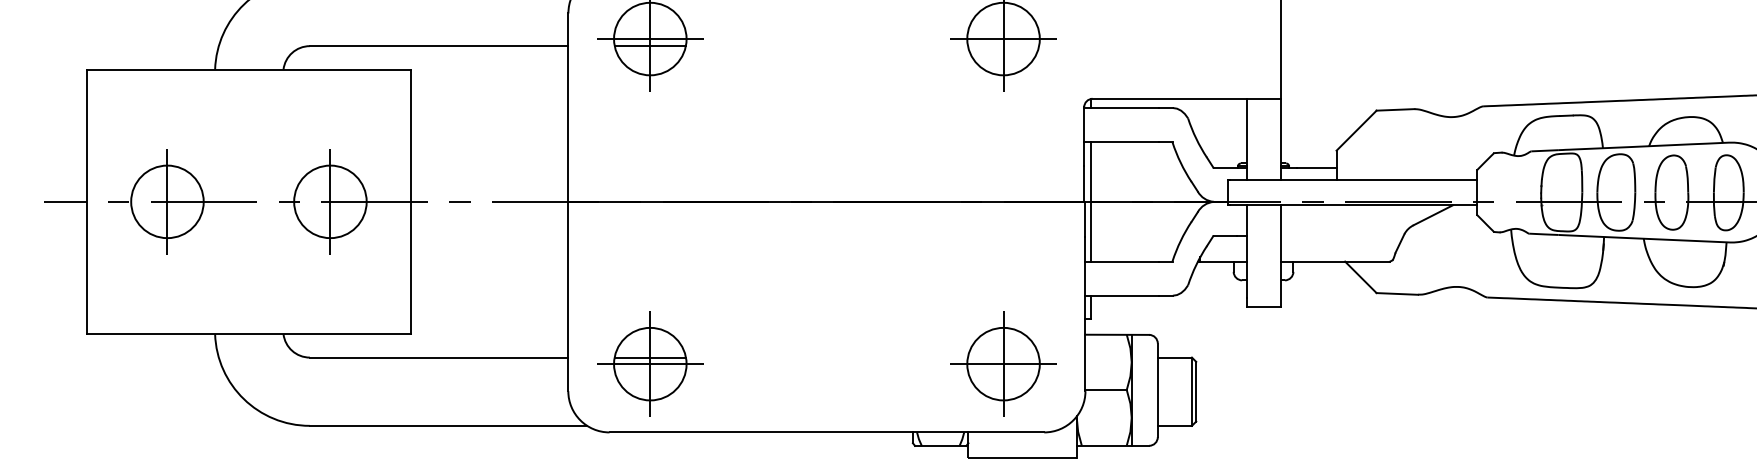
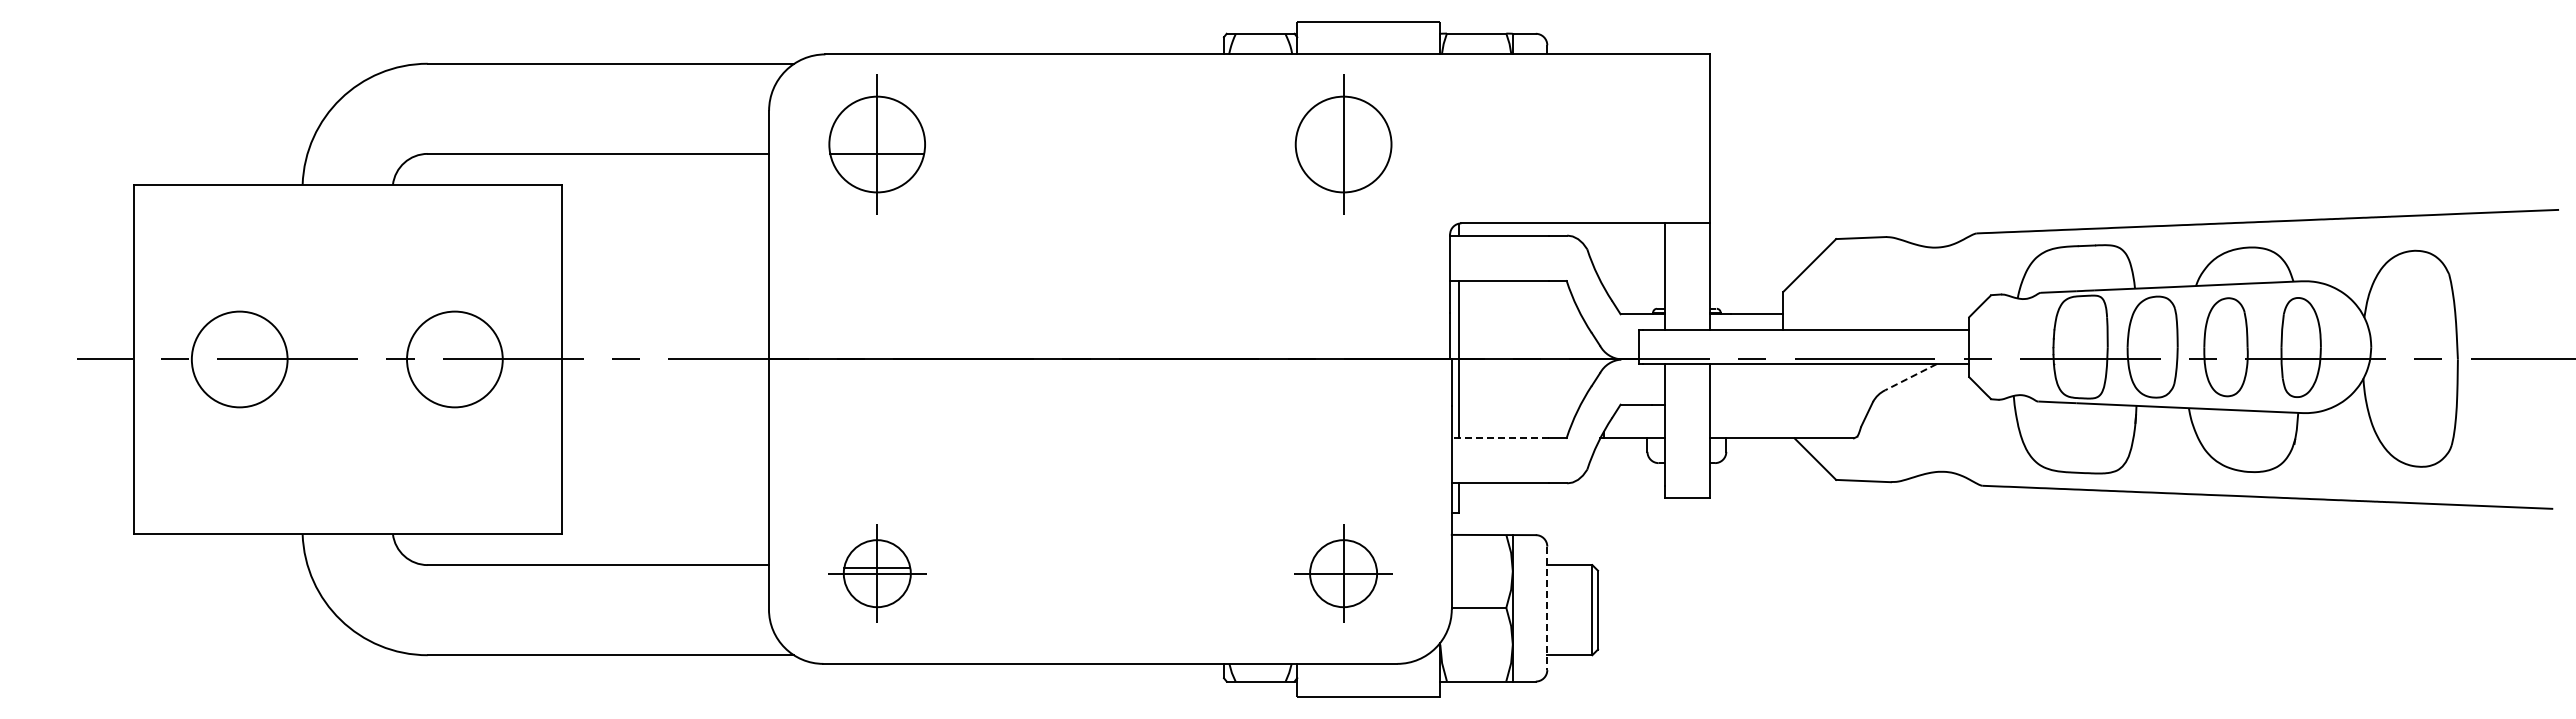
line: (649, 39) -> (876, 144), removed
line: (1003, 39) -> (1343, 144), removed
line: (167, 201) -> (239, 359), removed
line: (330, 201) -> (454, 359), removed
line: (1433, 215) -> (1911, 377), solid -> dashed
line: (1122, 261) -> (1500, 438), solid -> dashed
part: (650, 363) -> (877, 573), size x0.7
part: (1003, 363) -> (1343, 573), size x0.7
line: (1157, 390) -> (1547, 608), solid -> dashed

